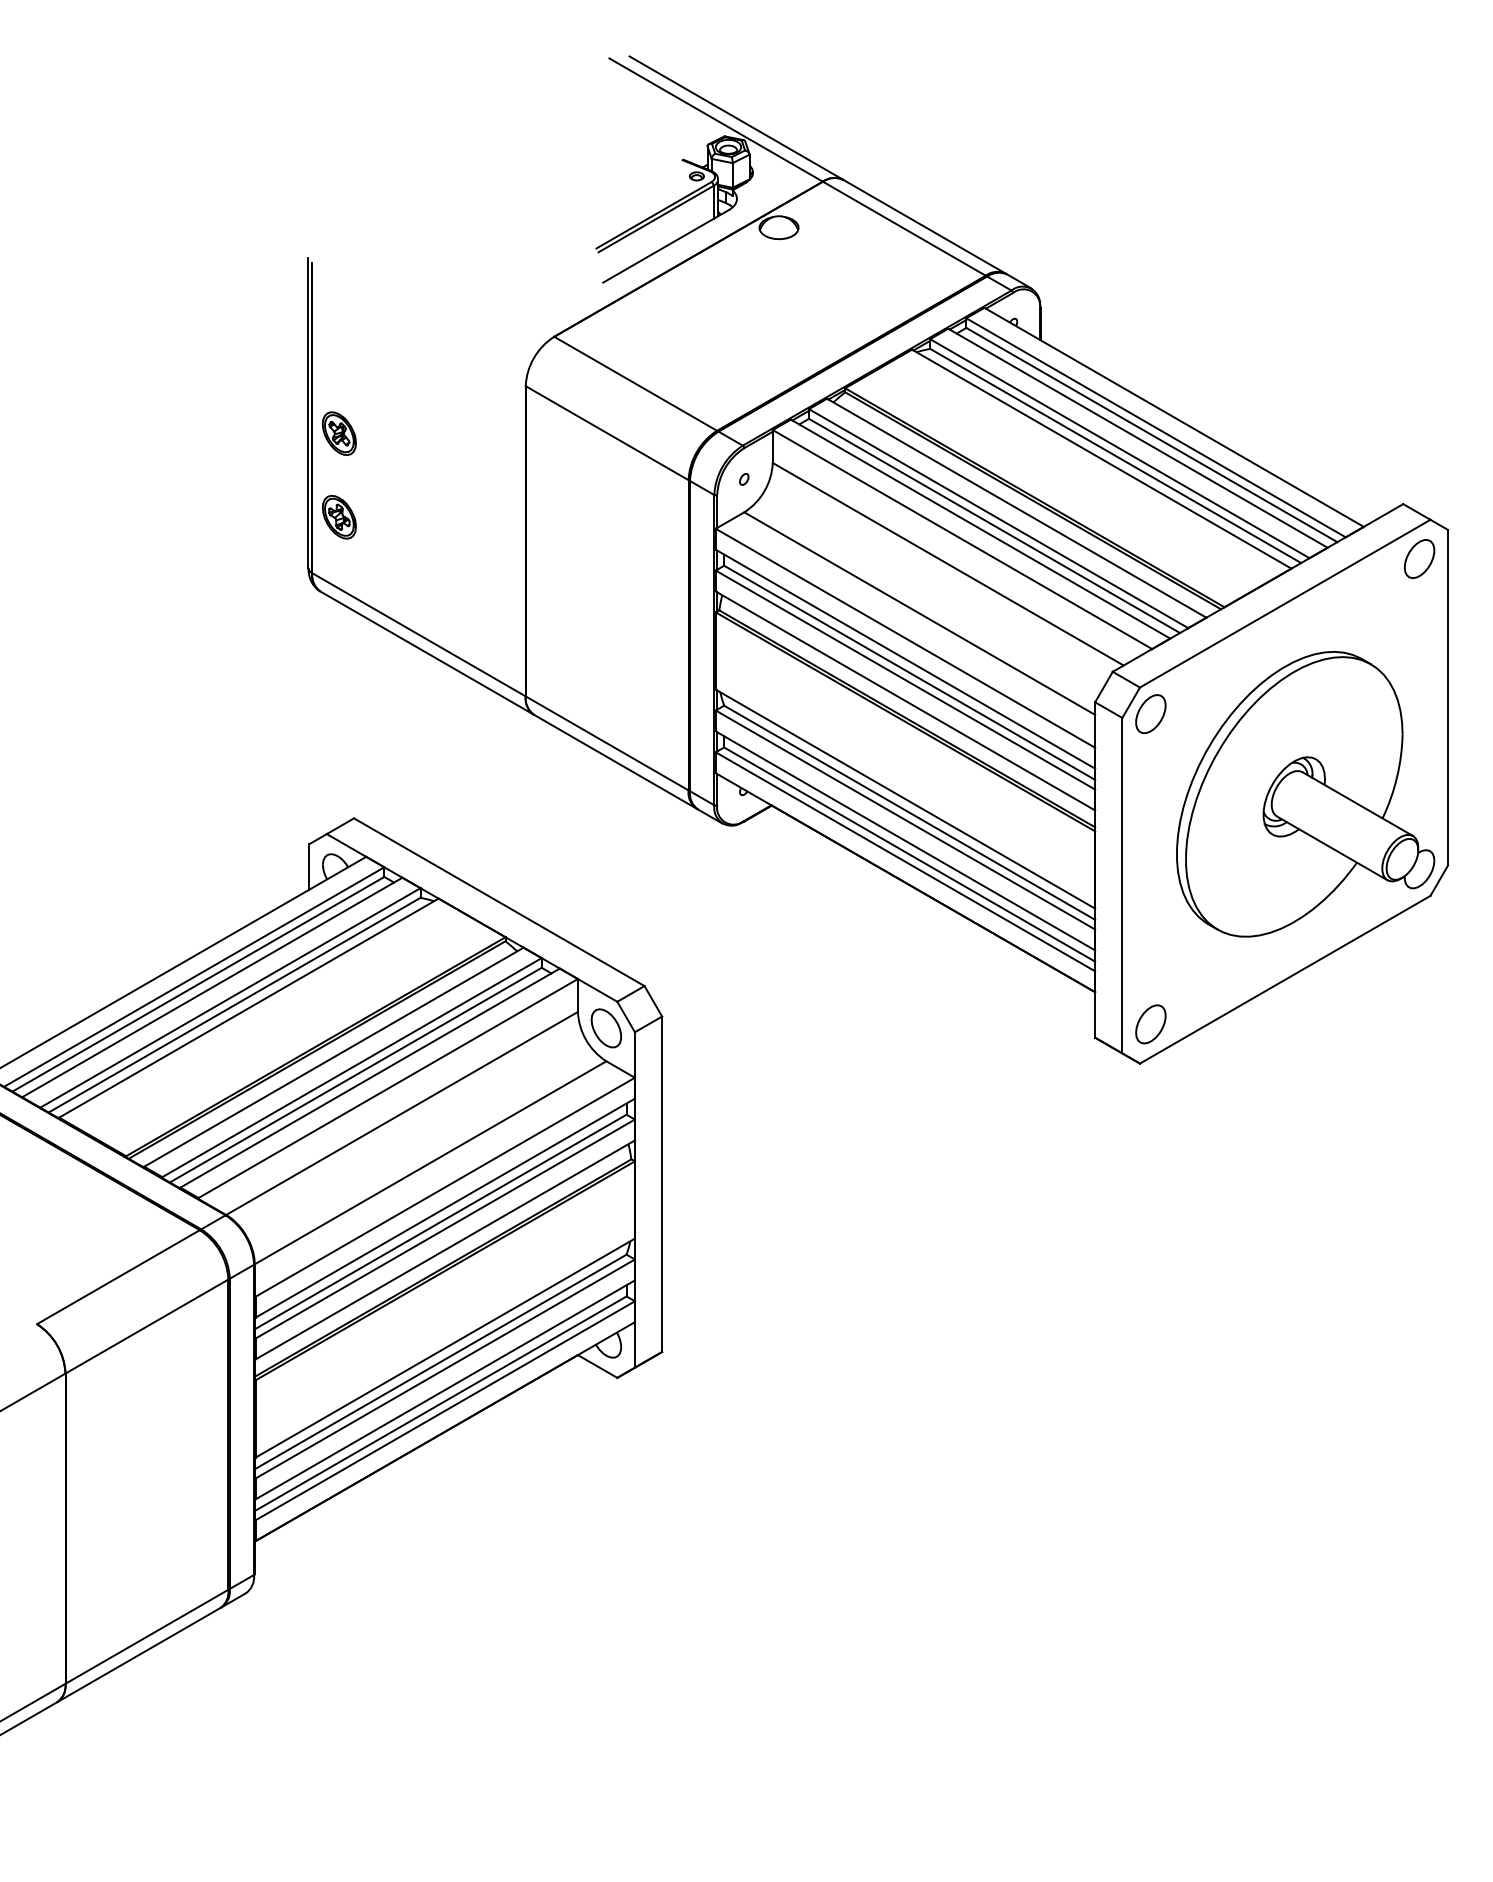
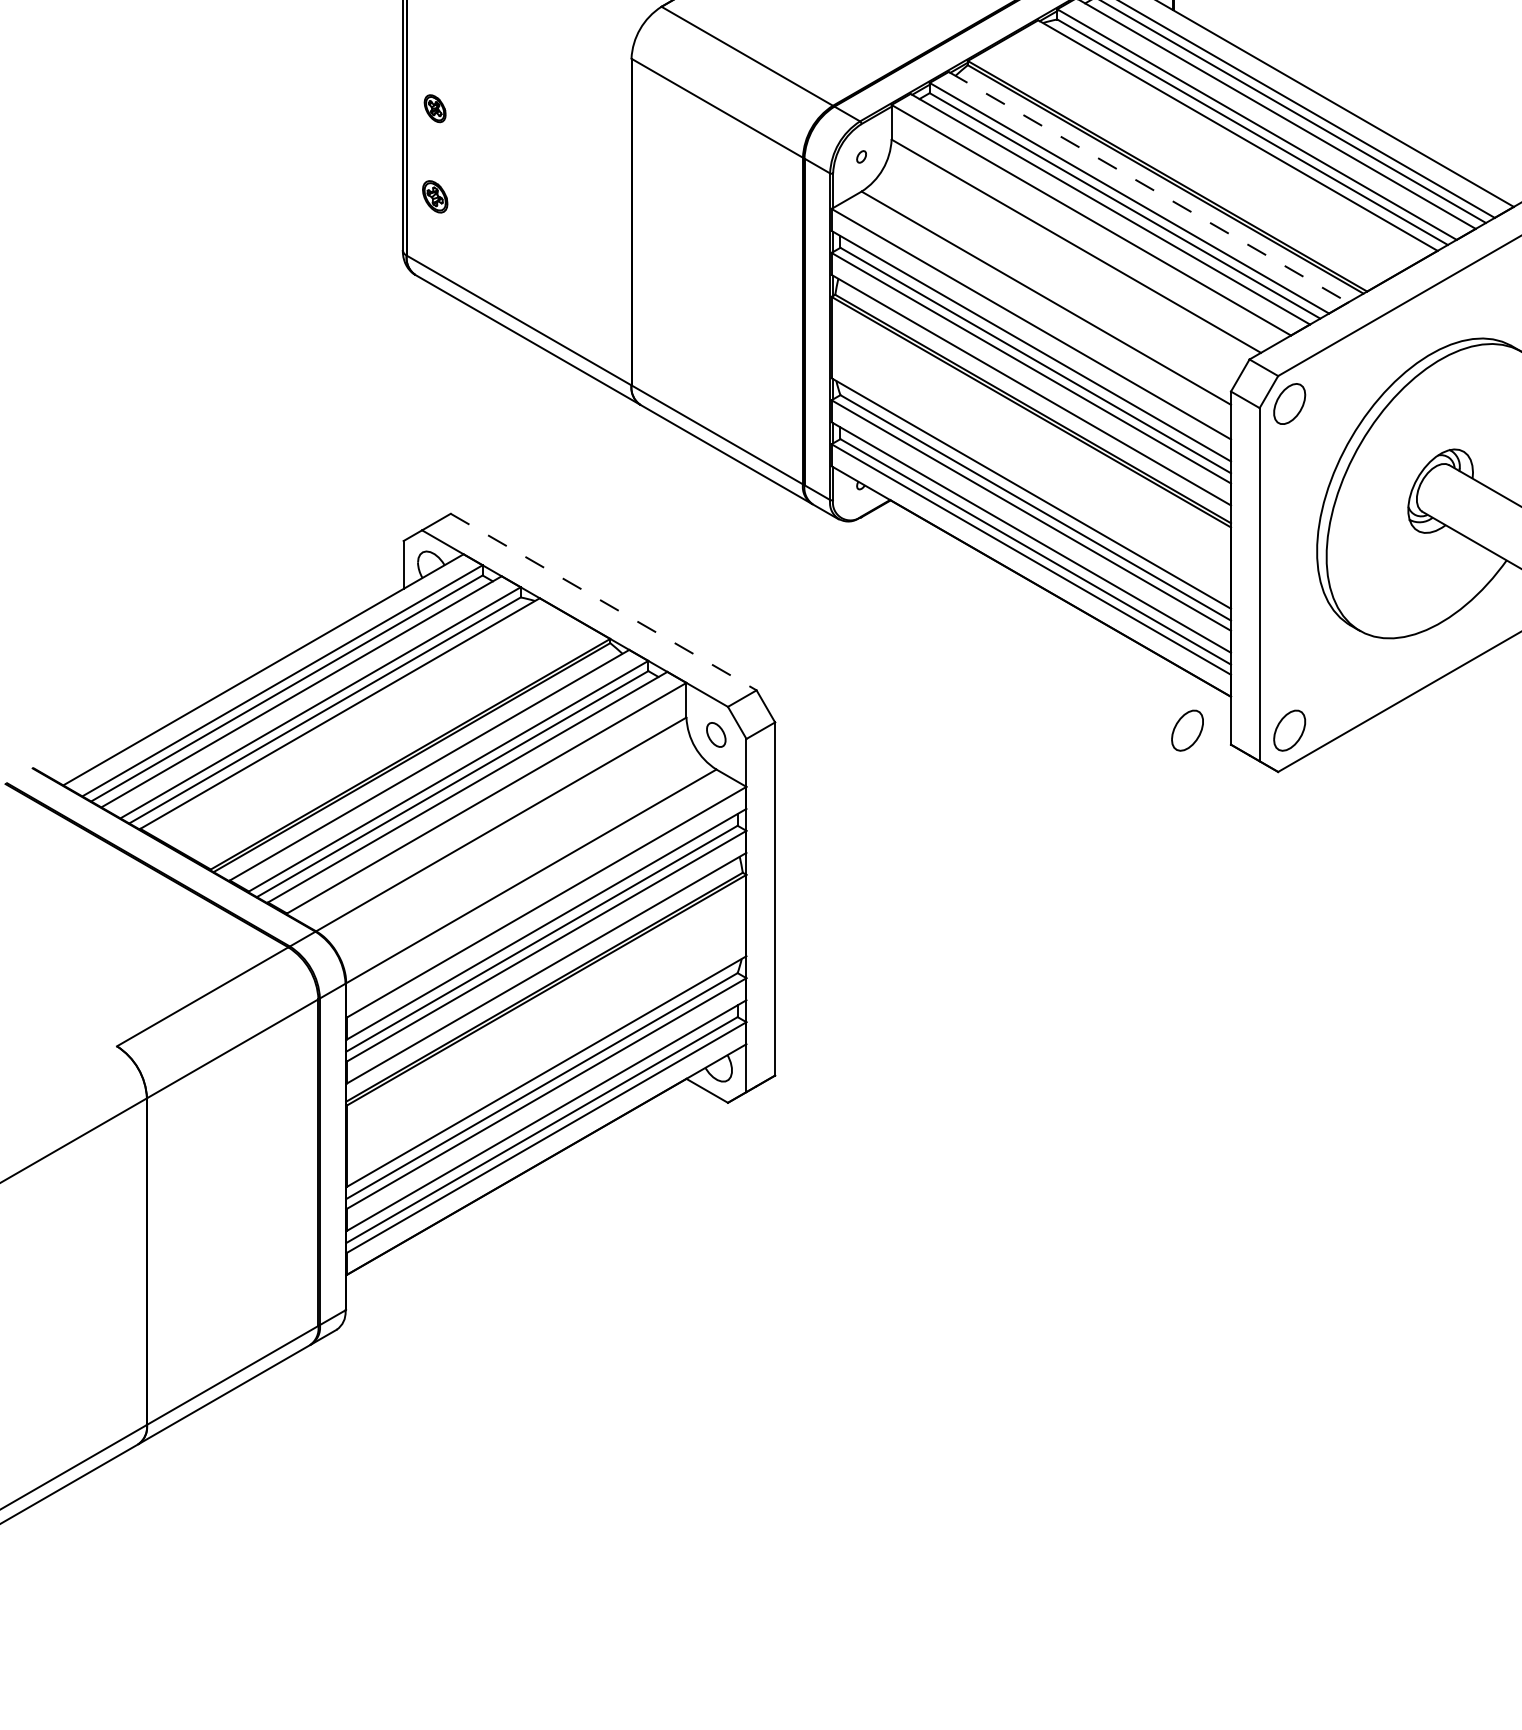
part: (338, 433) -> (434, 108), size x0.6
line: (1017, 508) -> (1149, 187), solid -> dashed
part: (338, 517) -> (434, 197), size x0.7
line: (499, 902) -> (603, 602), solid -> dashed
part: (1053, 1024) -> (1187, 730), added
part: (605, 1028) -> (715, 735), size x0.6

